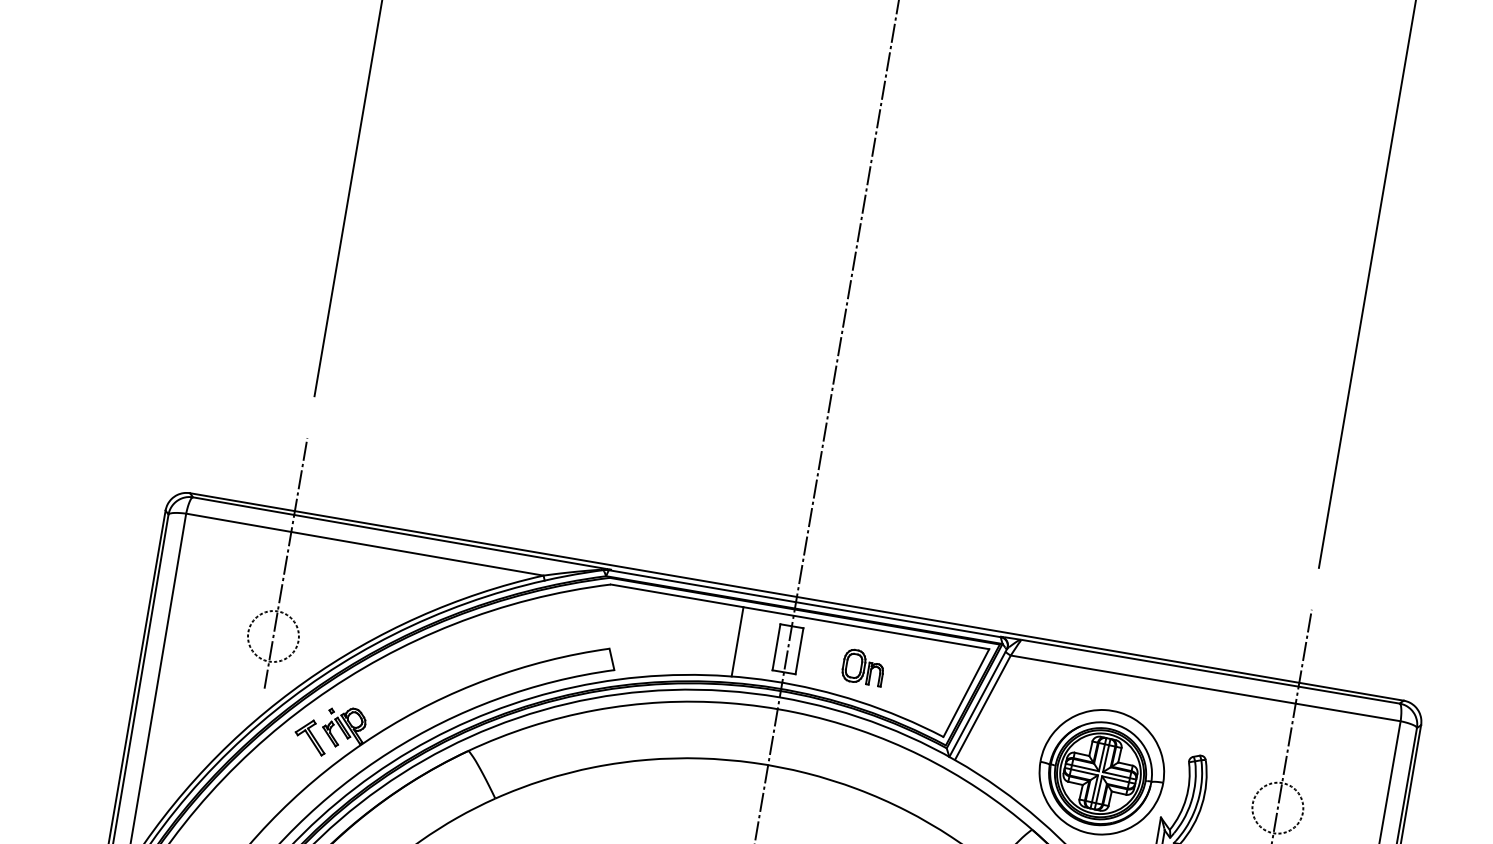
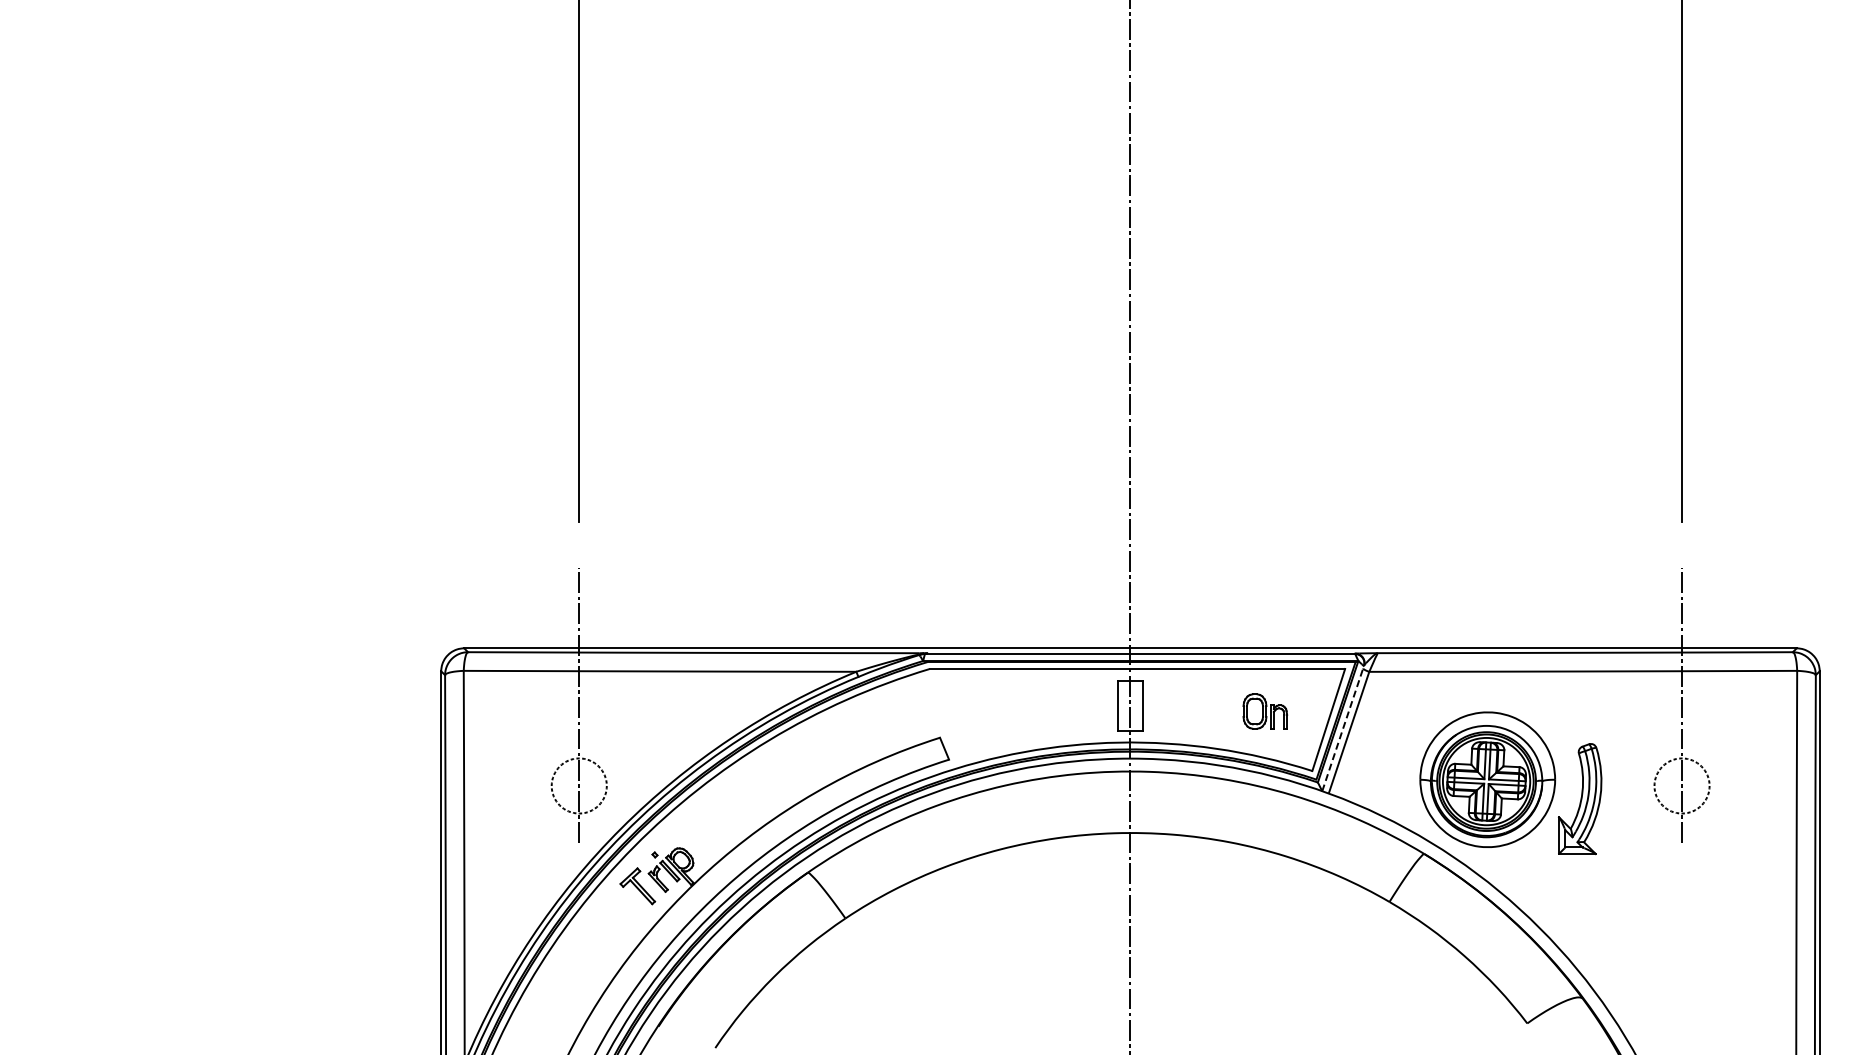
line: (737, 642) -> (1075, 707), removed
part: (863, 667) -> (1265, 711), moved
line: (978, 703) -> (1343, 728), solid -> dashed

